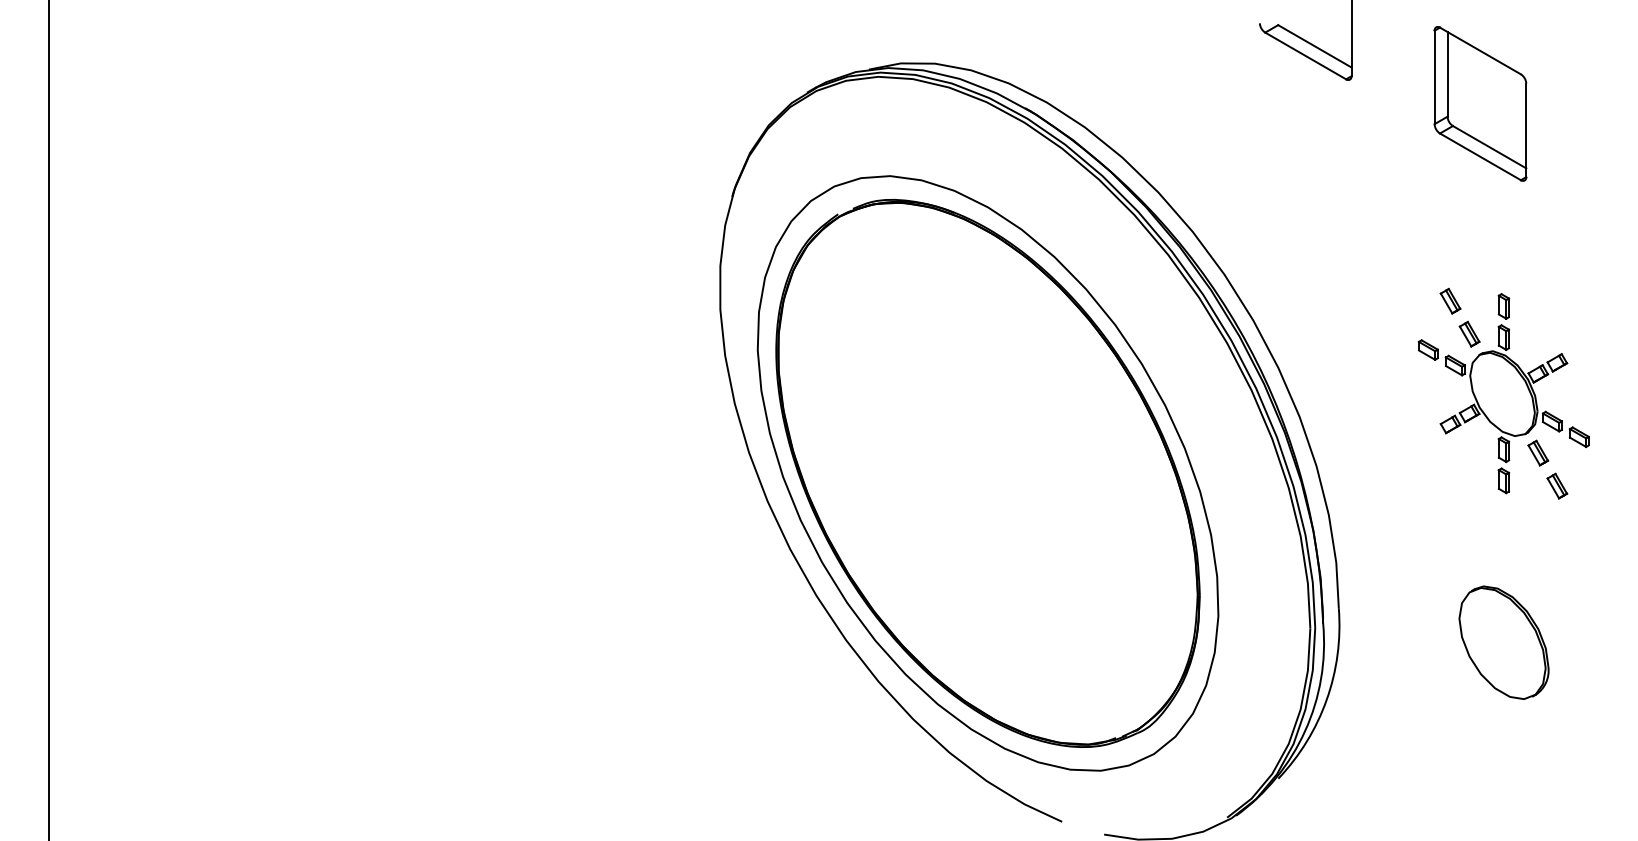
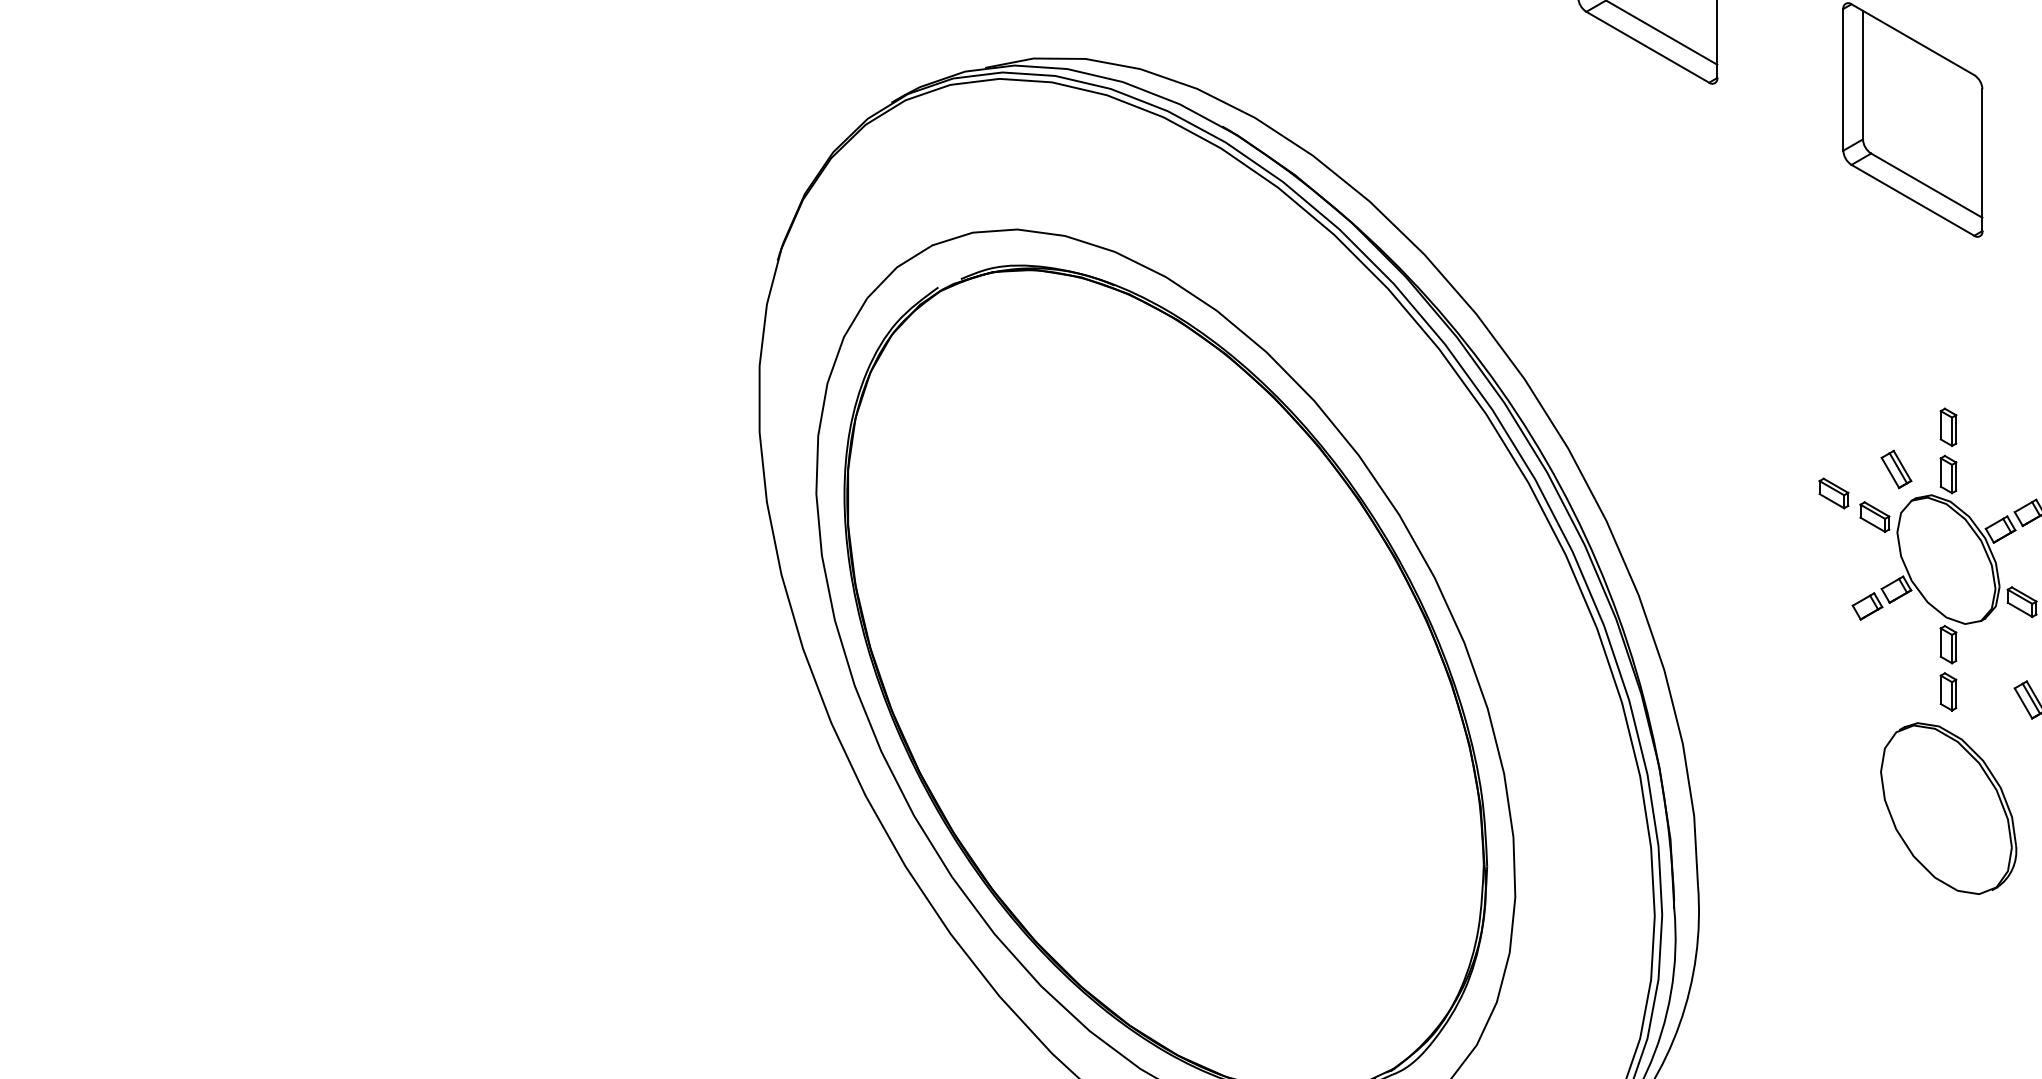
part: (1450, 300) -> (1867, 418), removed
part: (1537, 452) -> (1999, 648), removed
part: (1503, 642) -> (1947, 808), moved

